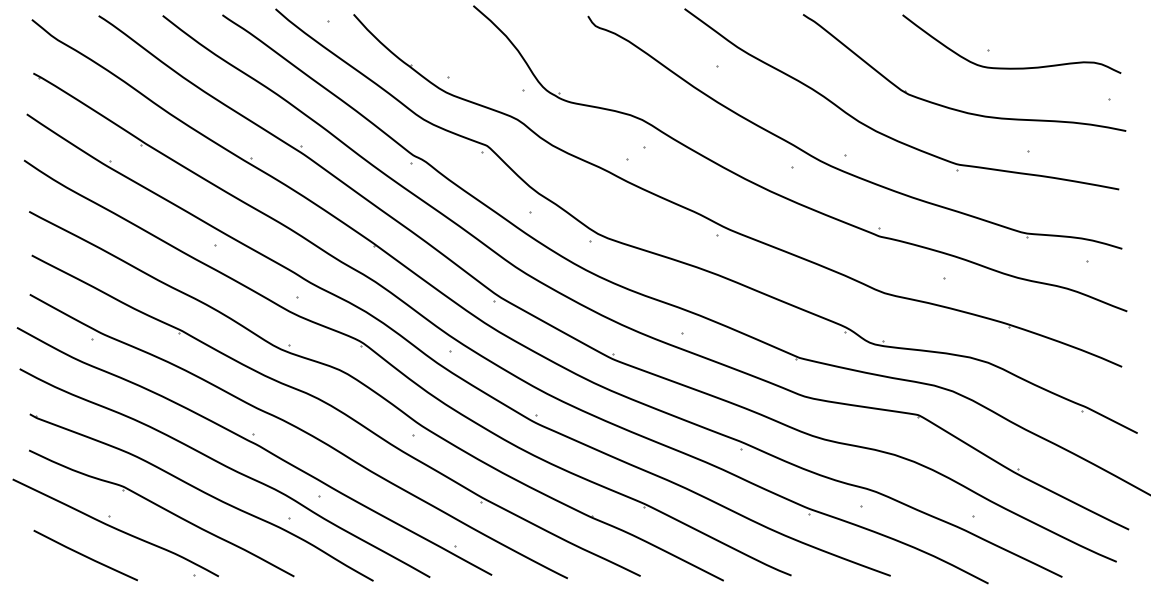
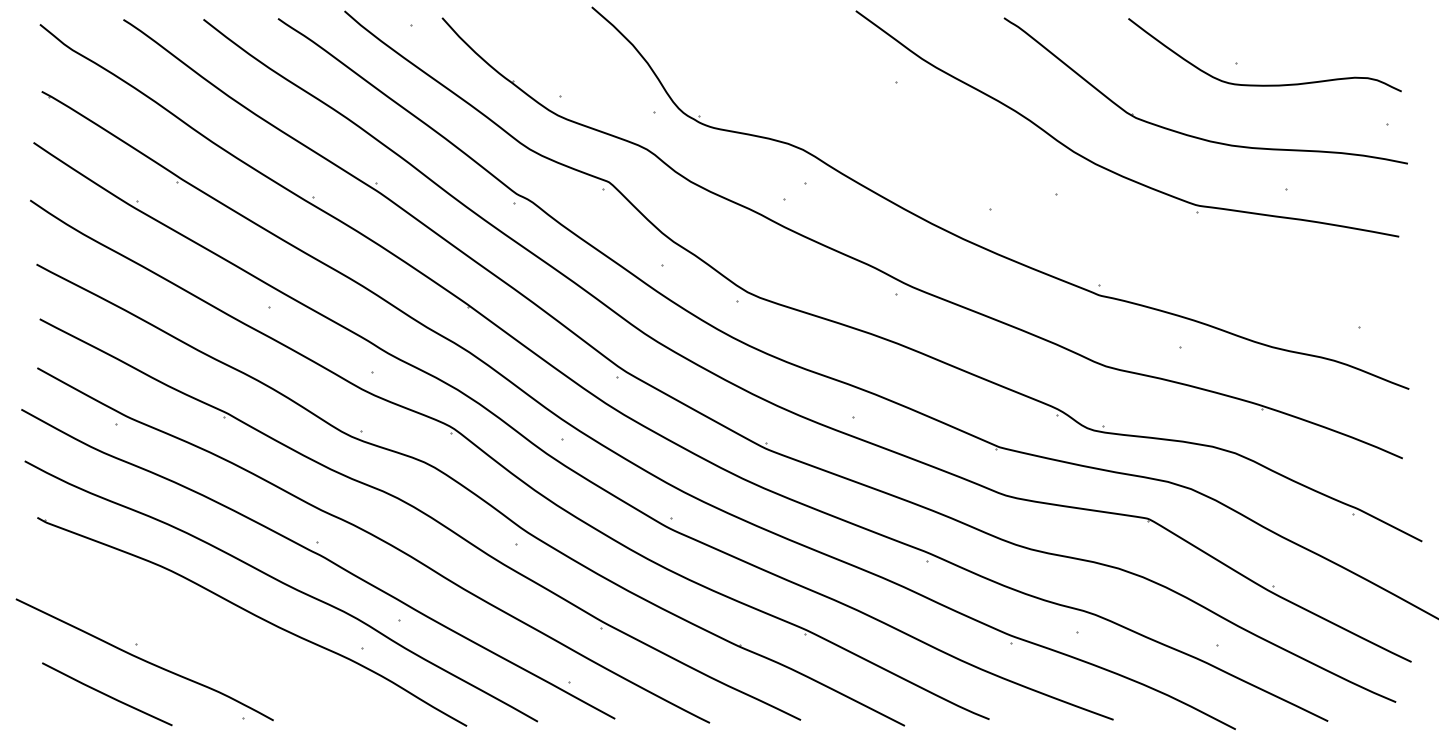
part: (837, 167) -> (1047, 209), removed
part: (161, 513) -> (201, 641), removed

